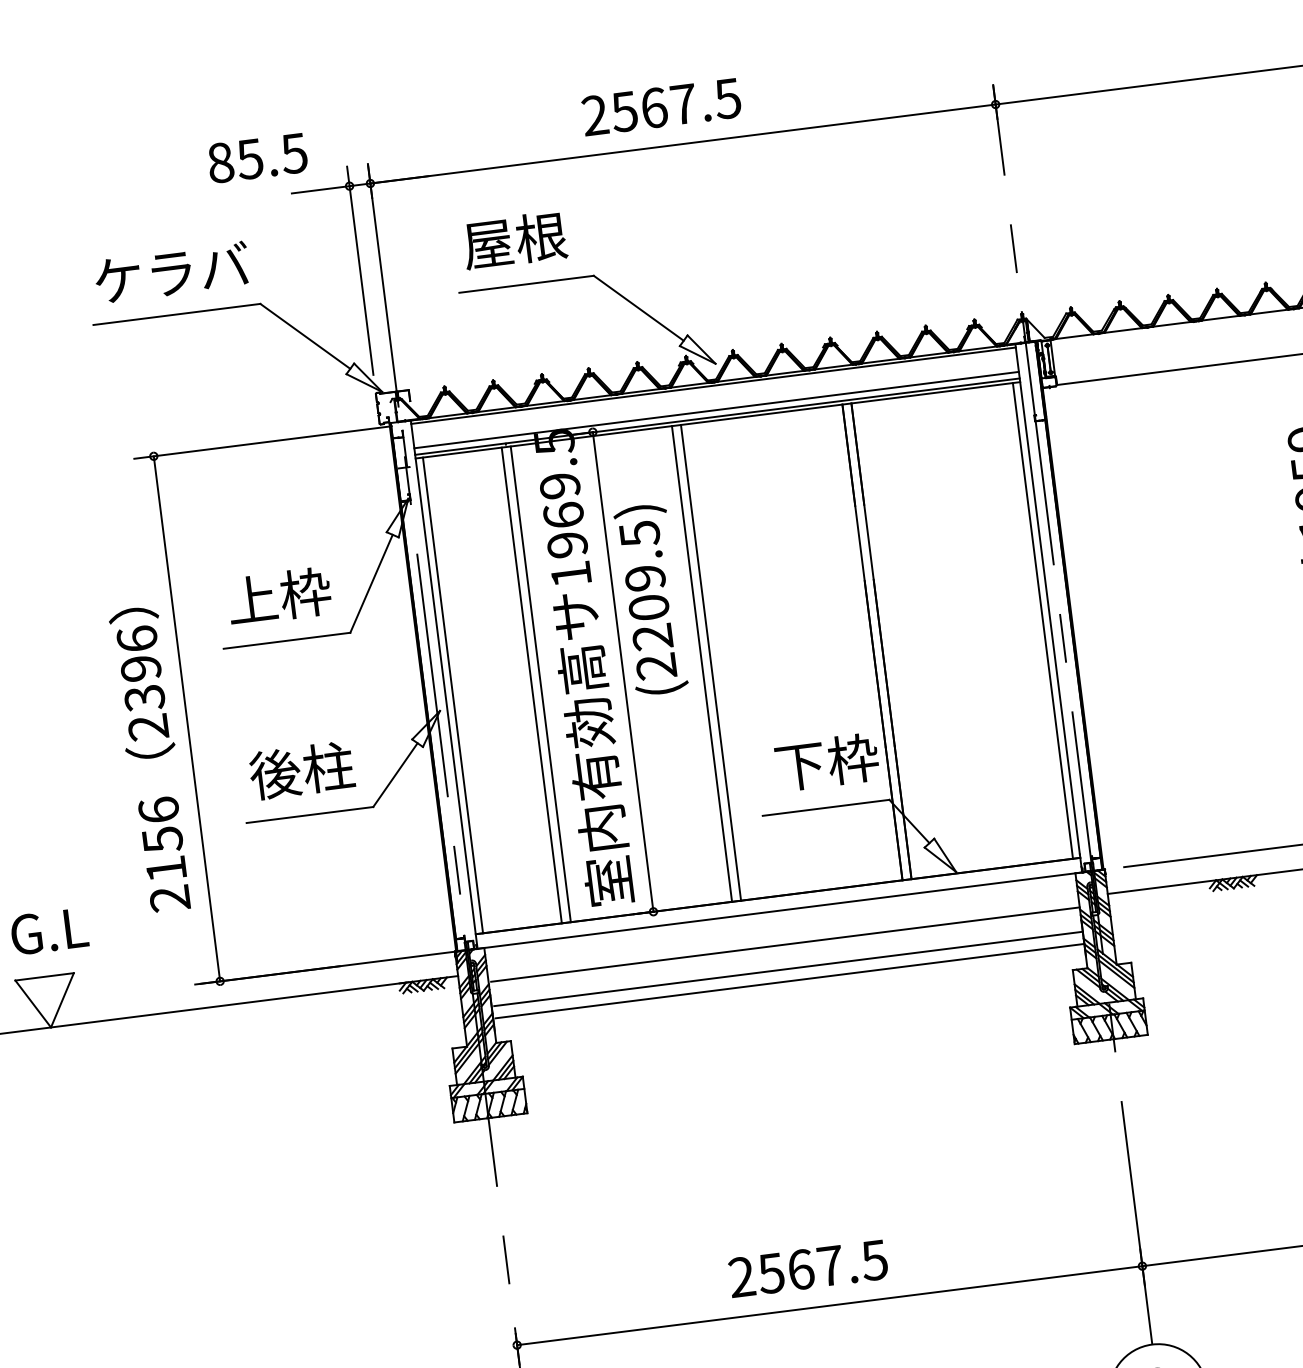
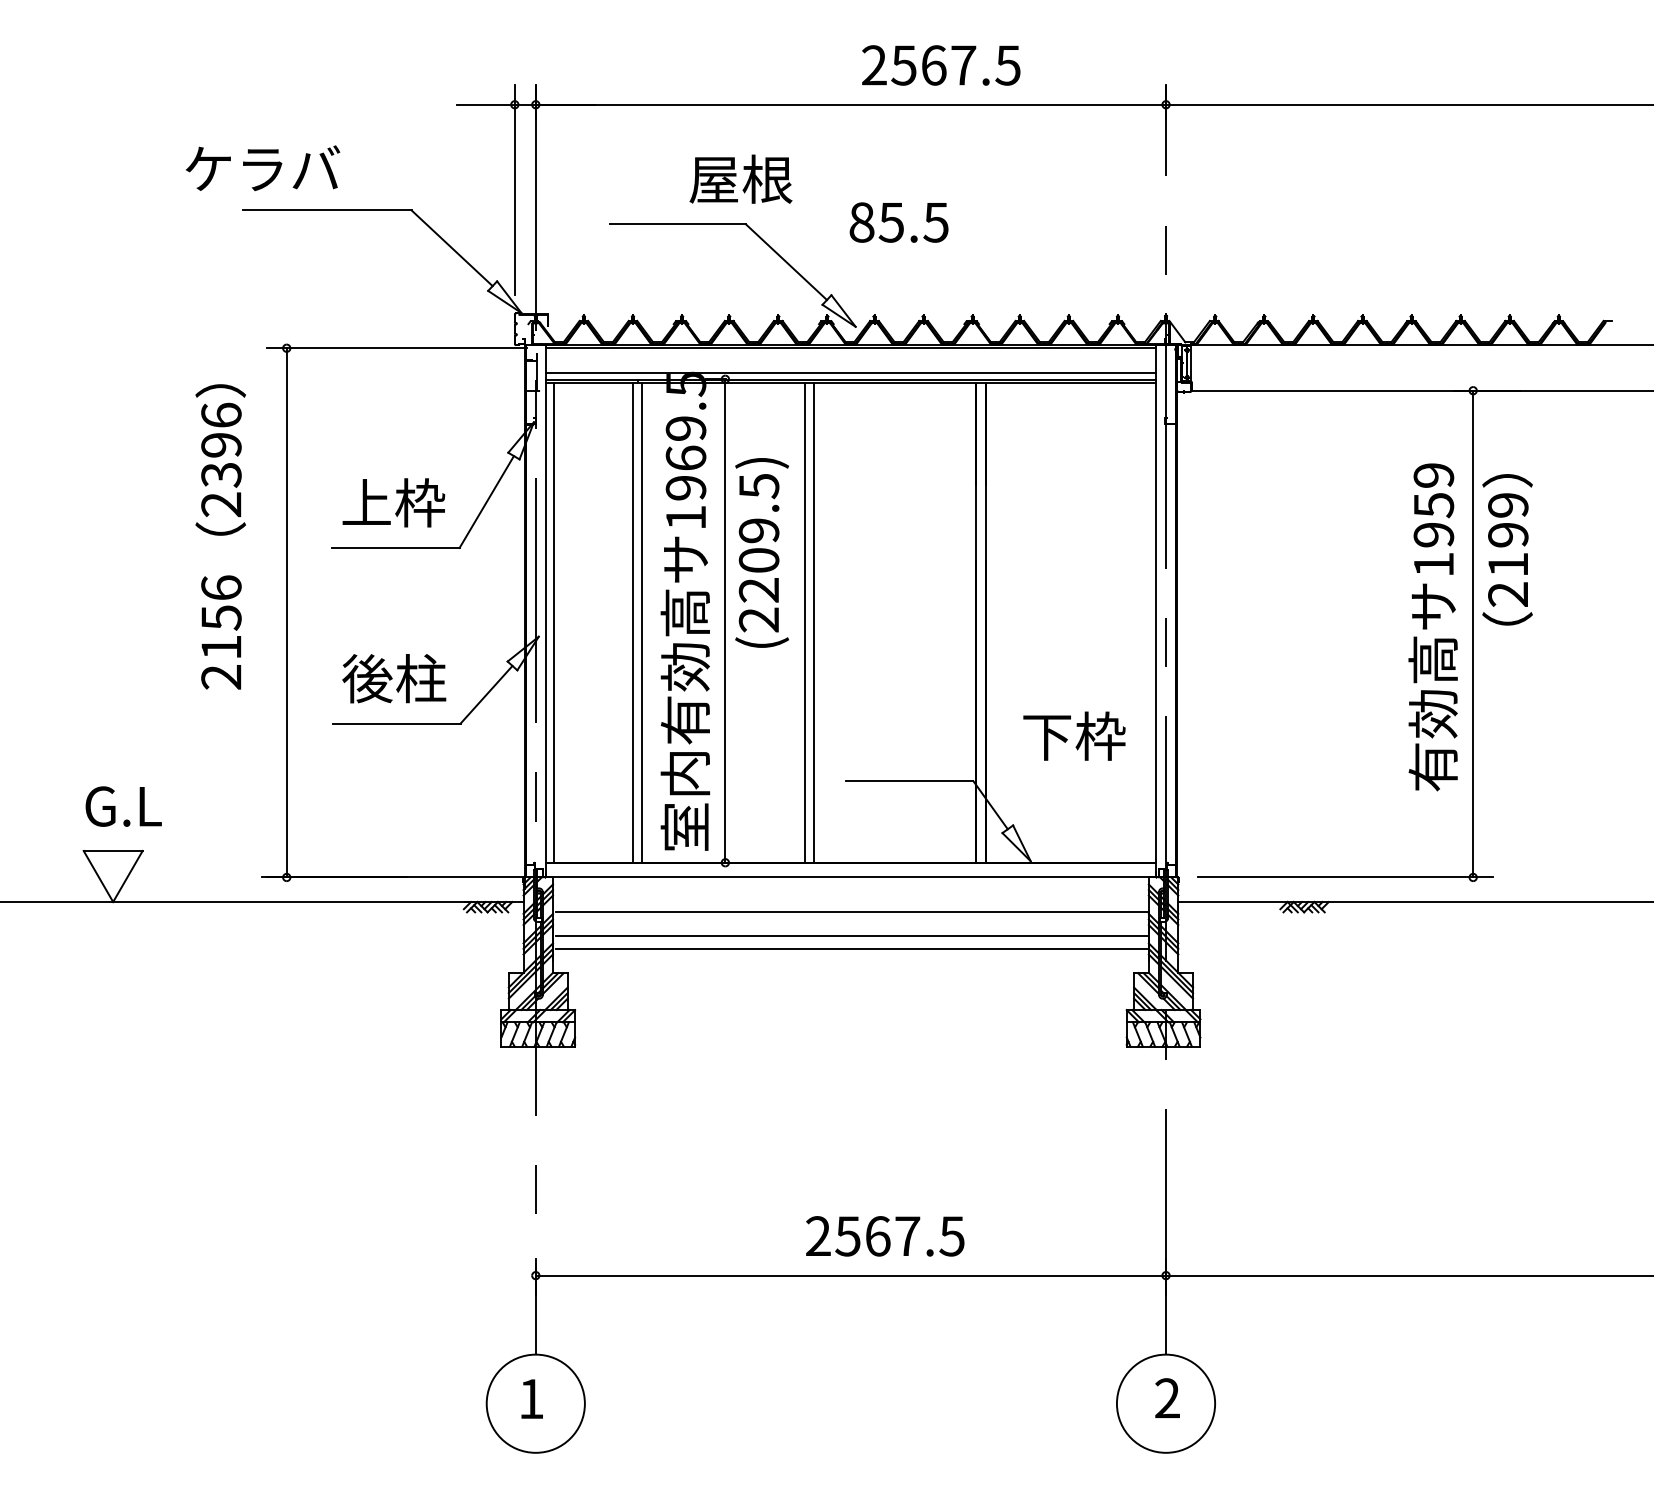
text: (661, 107) -> (941, 65), moved
text: (257, 158) -> (898, 222), moved
text: (514, 239) -> (740, 178), moved
text: (171, 271) -> (262, 167), moved
line: (1043, 620) -> (1148, 622), removed
text: (151, 759) -> (220, 536), moved
text: (827, 761) -> (1074, 735), moved
text: (808, 1268) -> (885, 1236), moved

